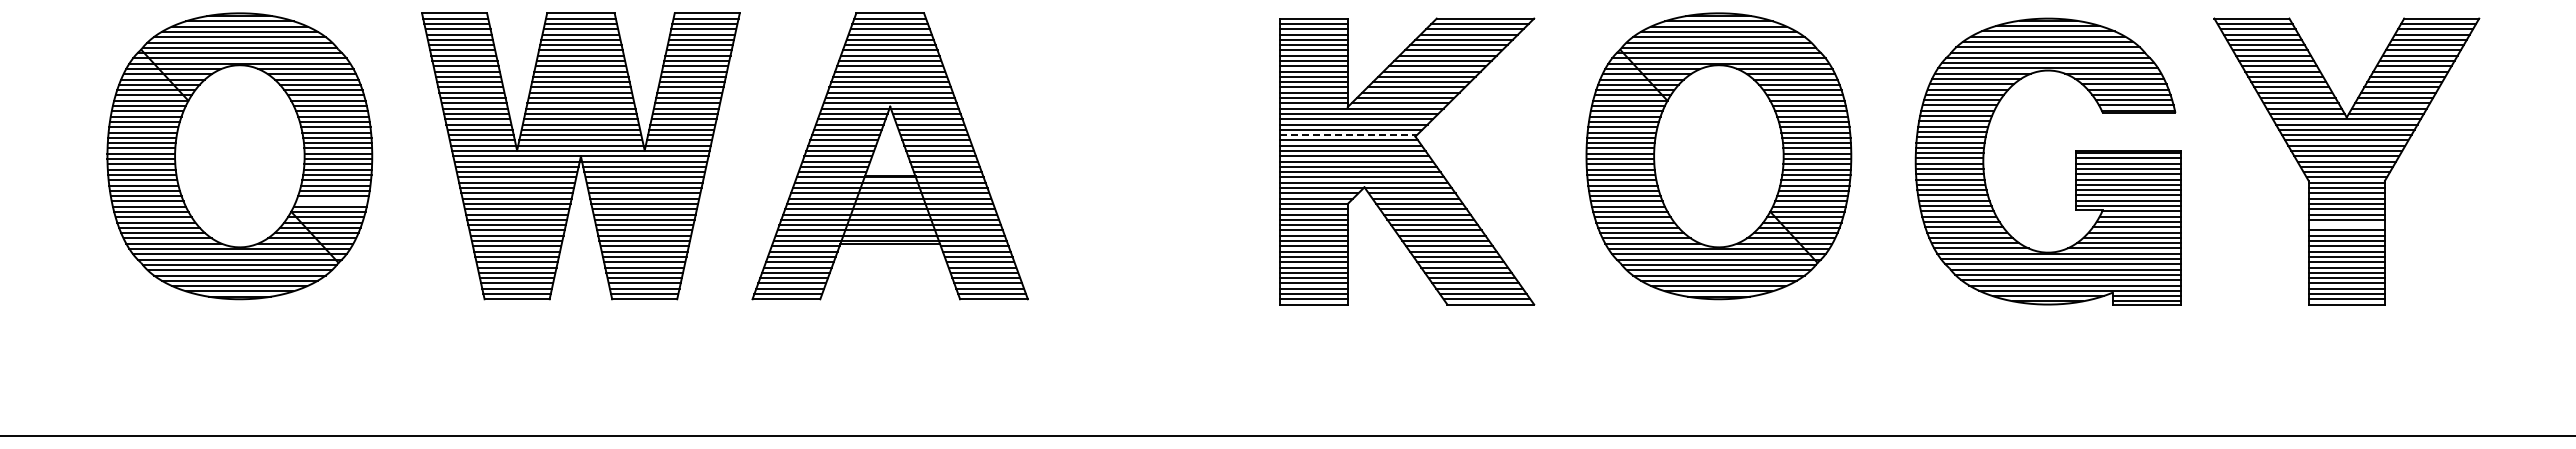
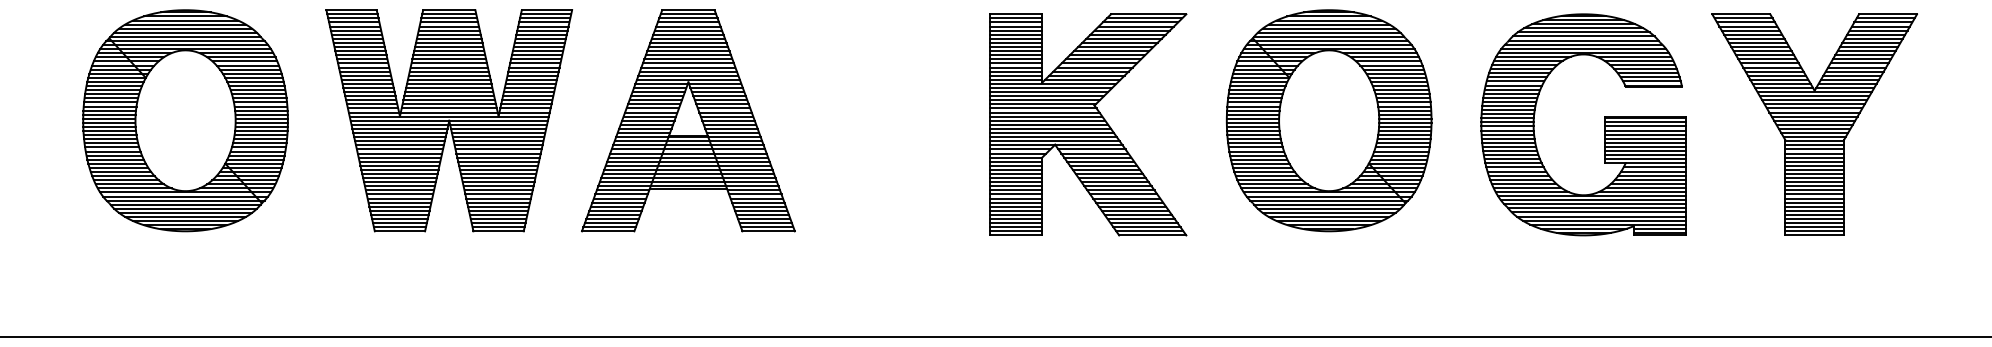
line: (1348, 135) -> (1042, 104), dashed -> solid
line: (331, 201) -> (256, 155), added
line: (2346, 225) -> (1814, 174), added

